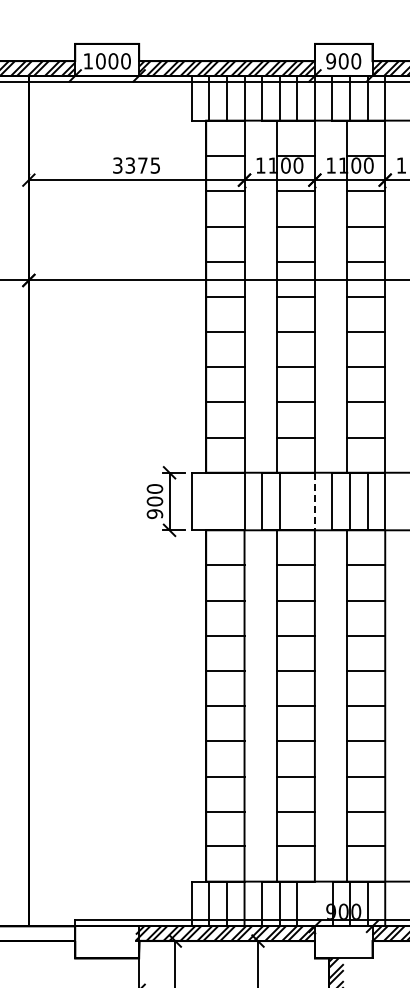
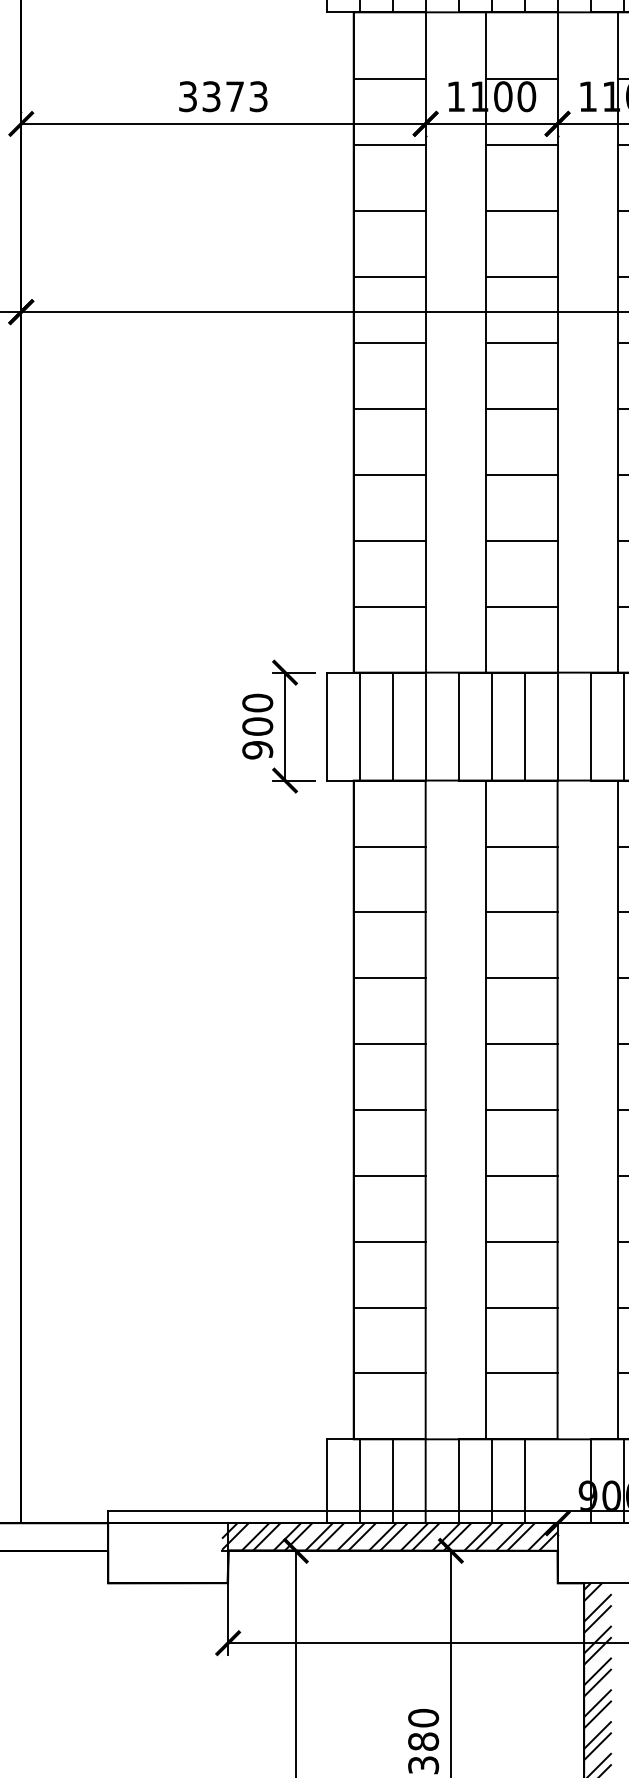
text: (155, 165) -> (258, 96), 3375 -> 3373
line: (209, 501) -> (359, 726), added
line: (226, 501) -> (391, 726), added
line: (297, 501) -> (524, 726), added
line: (314, 501) -> (556, 726), dashed -> solid

